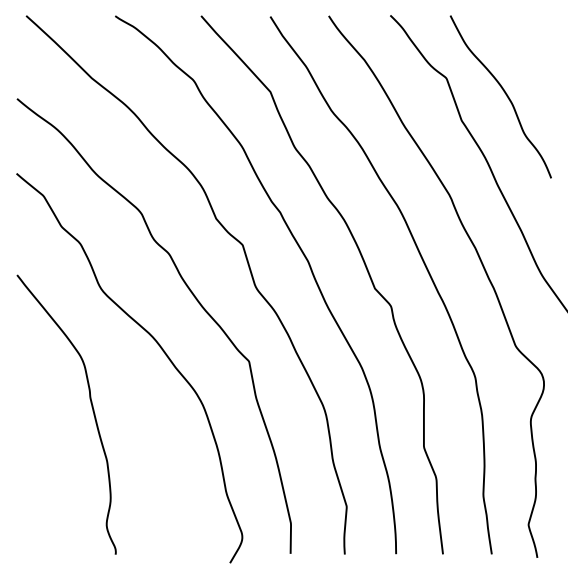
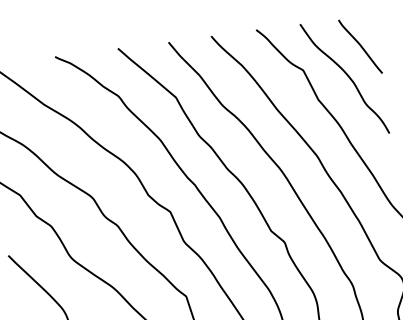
curve: (527, 56) -> (360, 46), added

